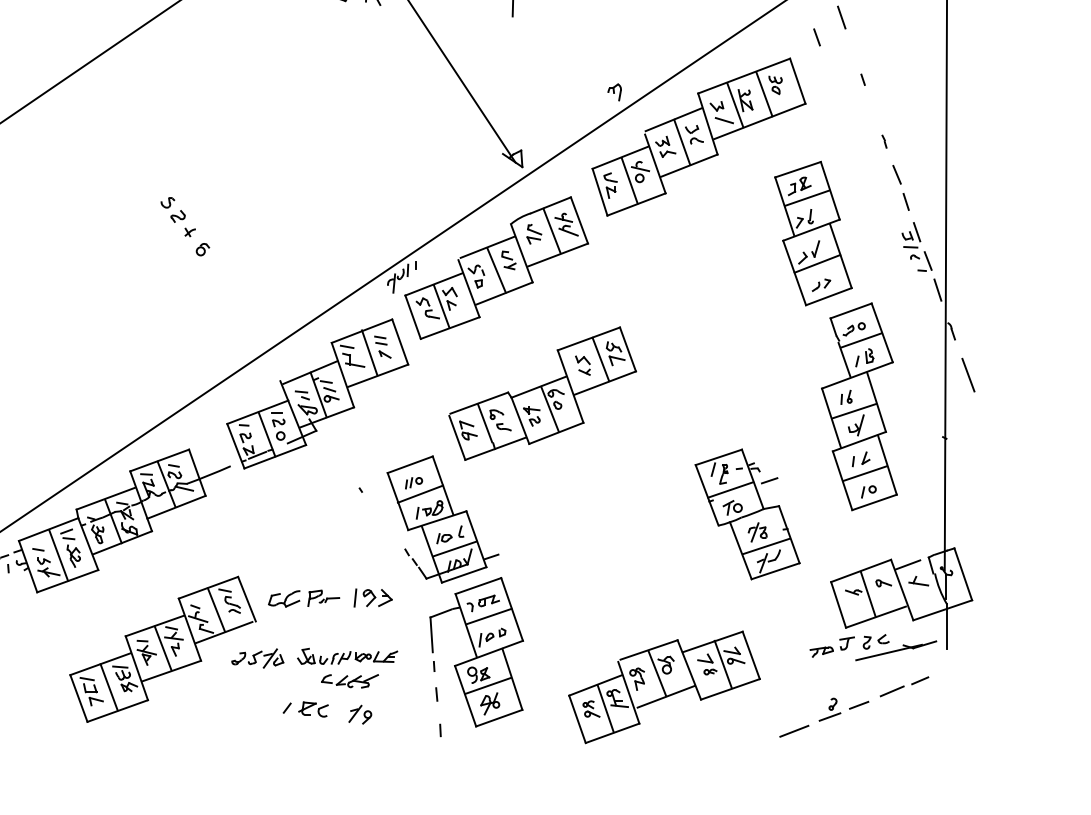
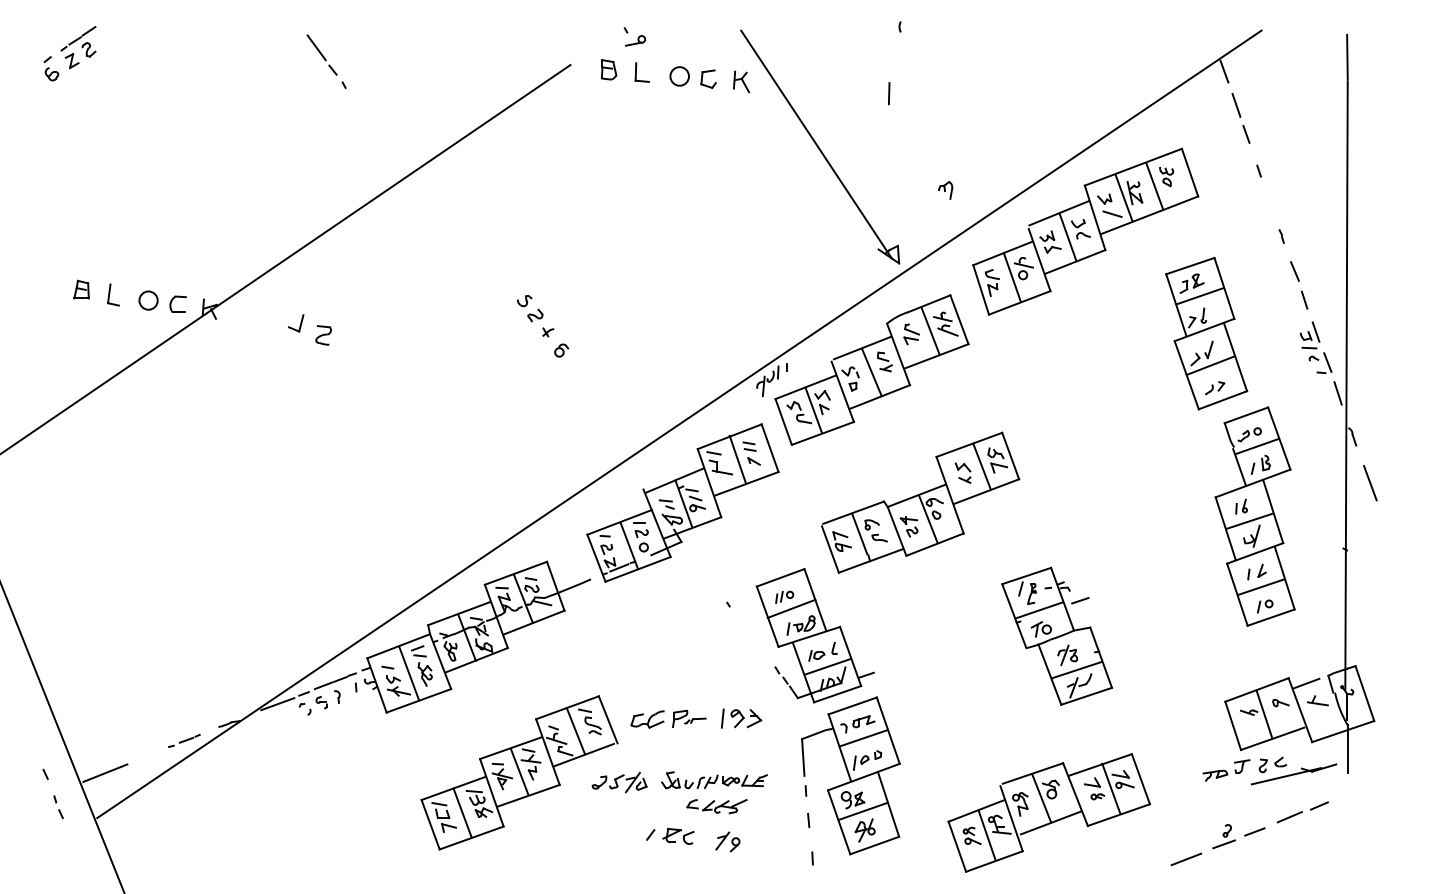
line: (817, 36) -> (1246, 133), moved
part: (614, 91) -> (945, 189), moved
part: (748, 513) -> (1057, 635), moved

